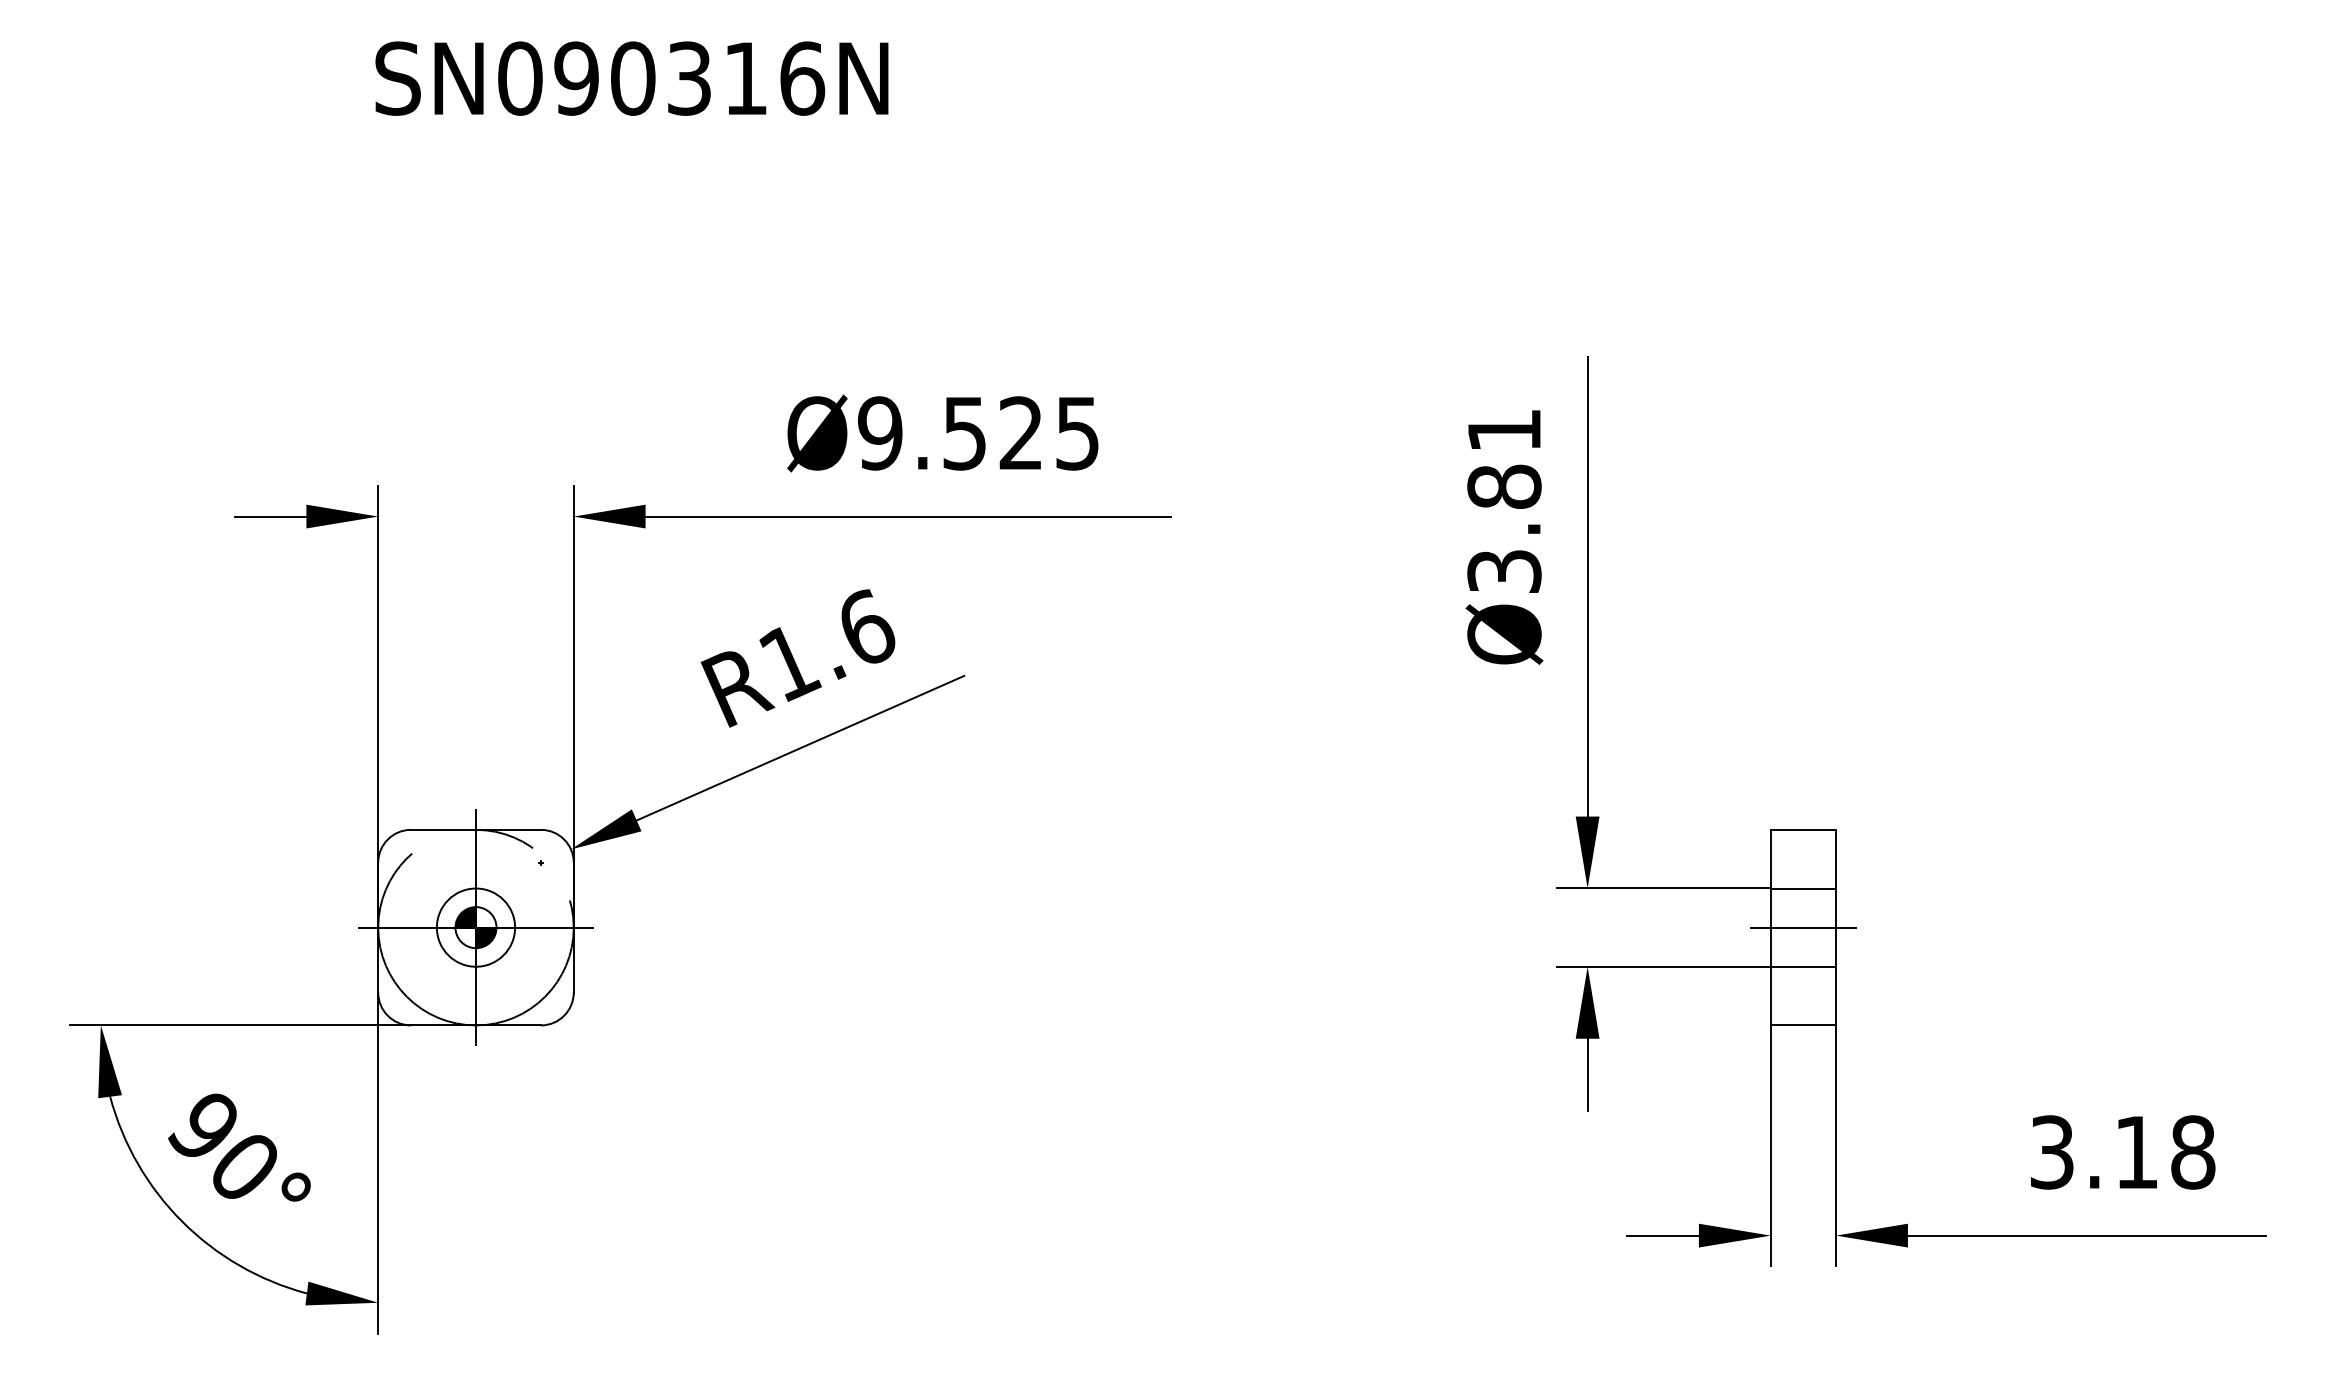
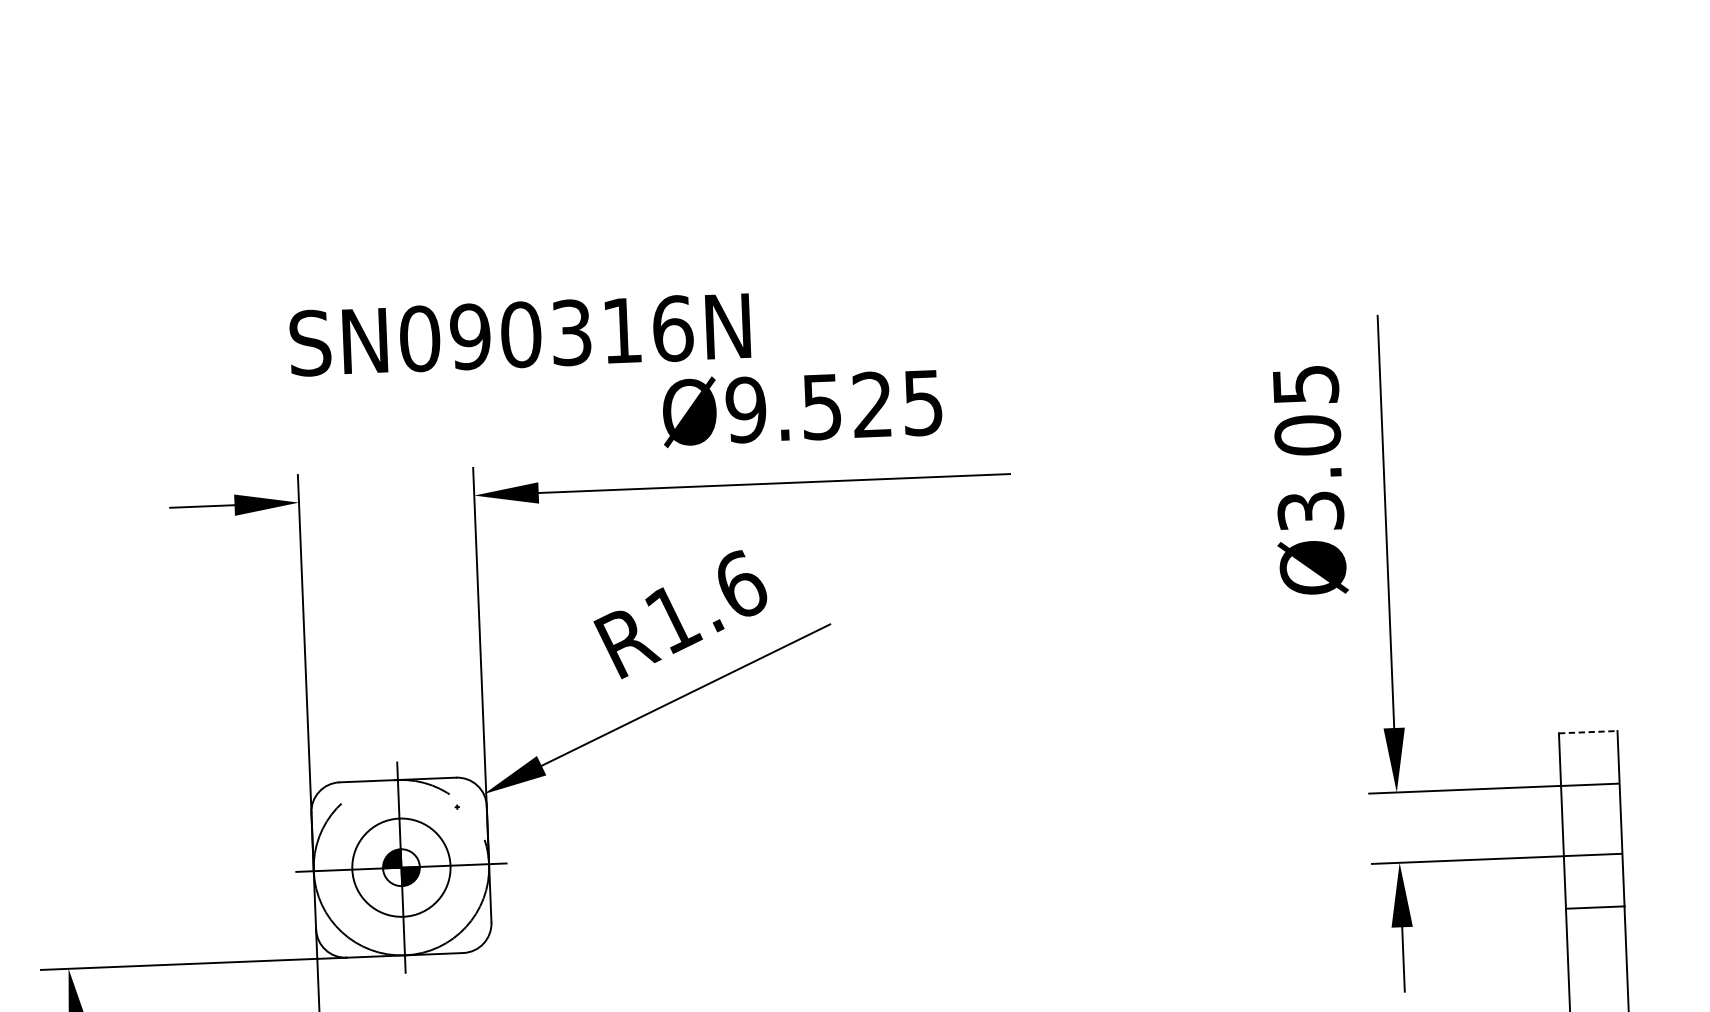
text: (631, 78) -> (519, 334), moved
text: (1504, 459) -> (1306, 410), Ø3.81 -> Ø3.05
line: (1803, 829) -> (1588, 731), solid -> dashed
circle: (475, 927) -> (400, 867), size x1.4
line: (1803, 927) -> (1591, 819), removed

